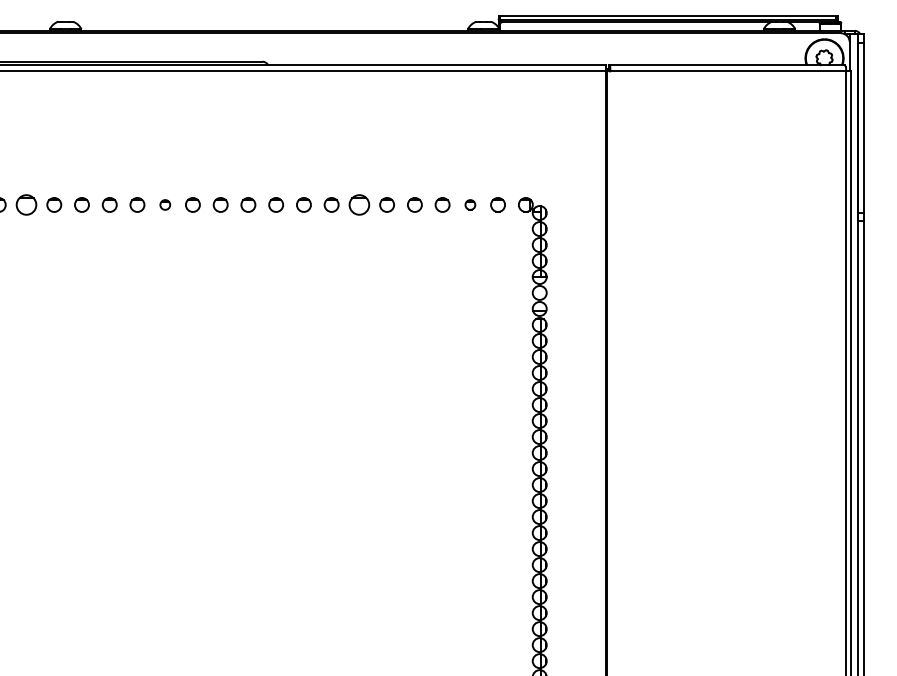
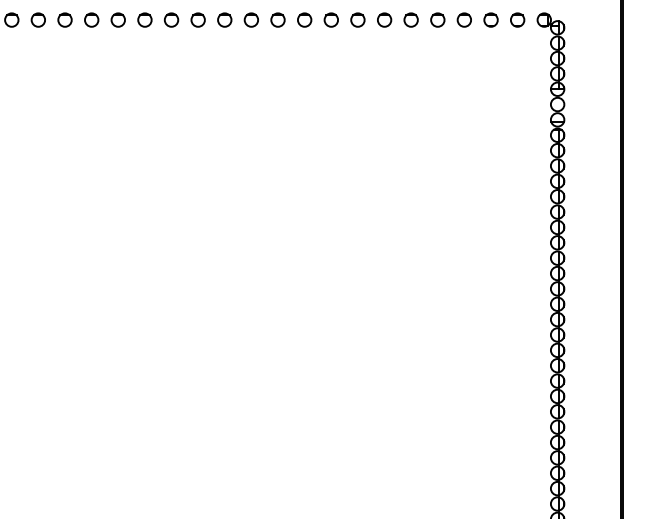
circle: (26, 204) -> (65, 19), size x0.71
circle: (165, 204) -> (198, 19), size x1.43
circle: (359, 204) -> (384, 19), size x0.71
circle: (470, 204) -> (491, 19), size x1.43

